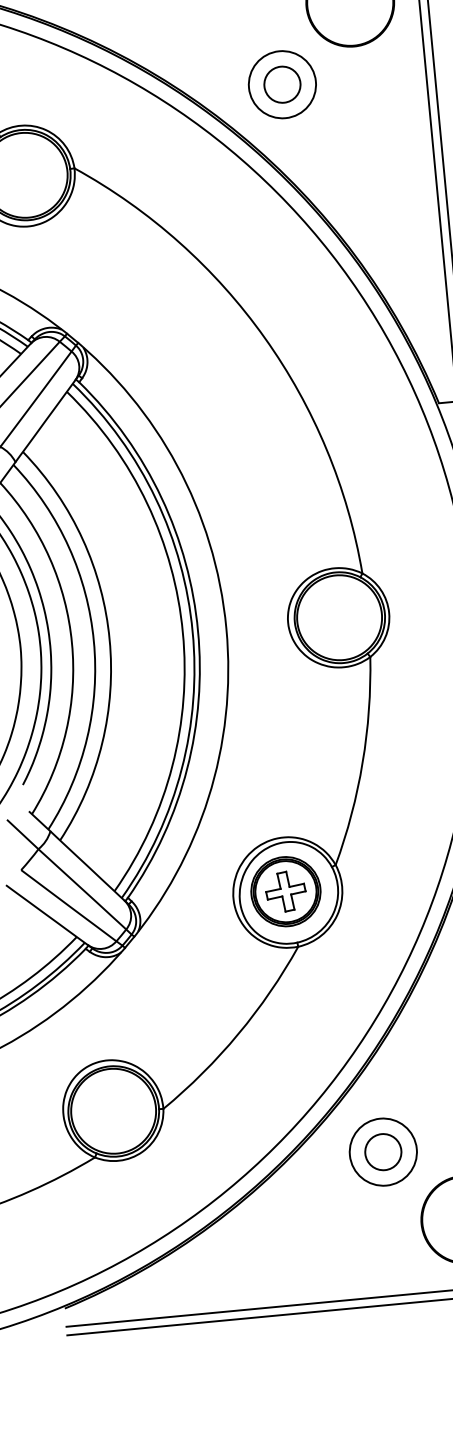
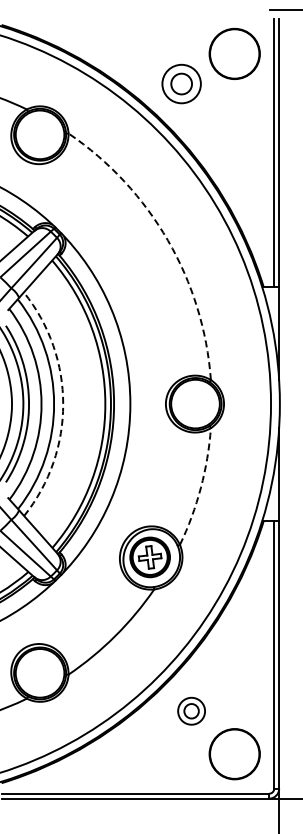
part: (282, 83) -> (181, 83), moved
arc: (264, 338) -> (167, 240), solid -> dashed
arc: (110, 640) -> (63, 404), solid -> dashed
arc: (361, 761) -> (200, 487), solid -> dashed
part: (383, 1152) -> (191, 711), size x0.7

